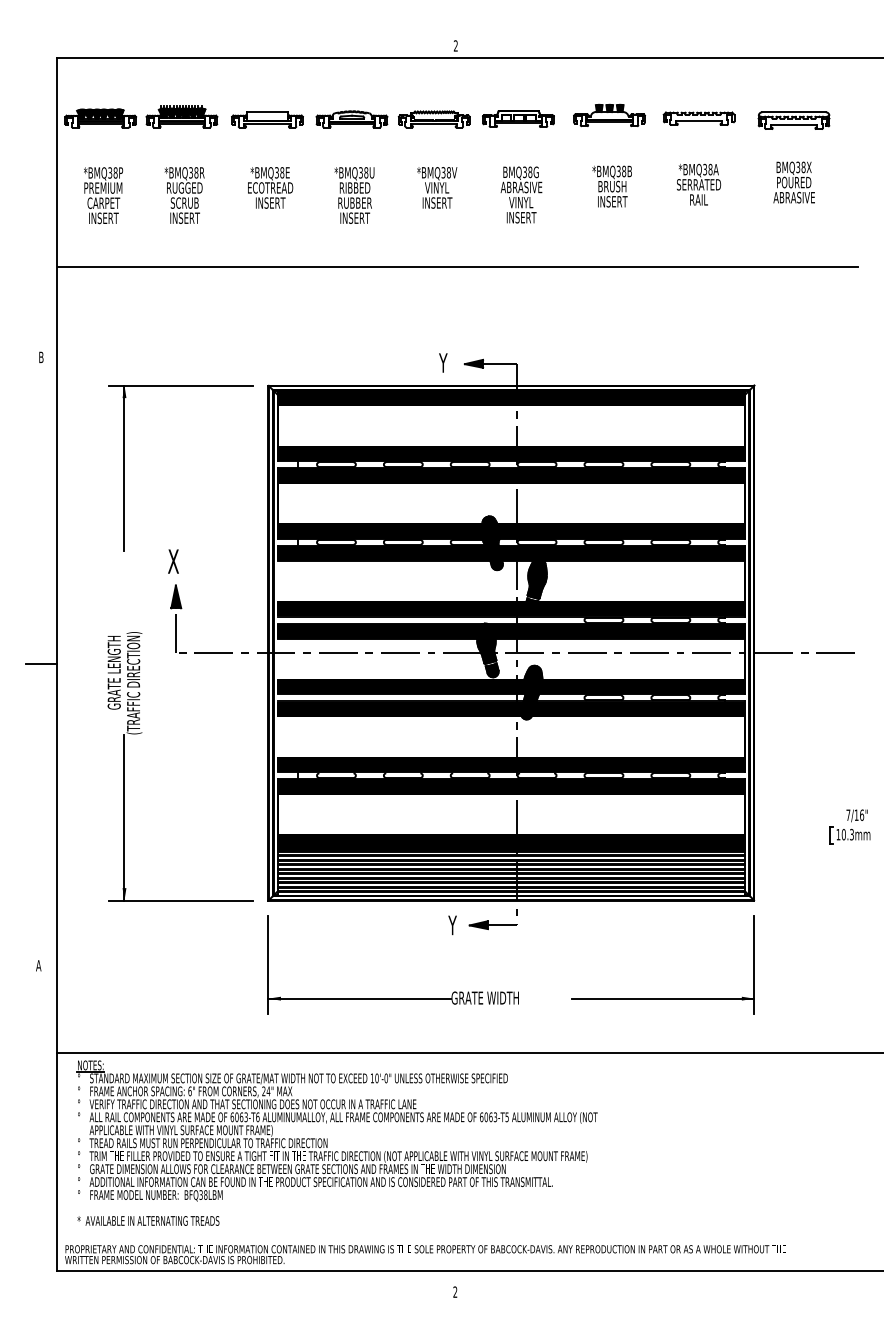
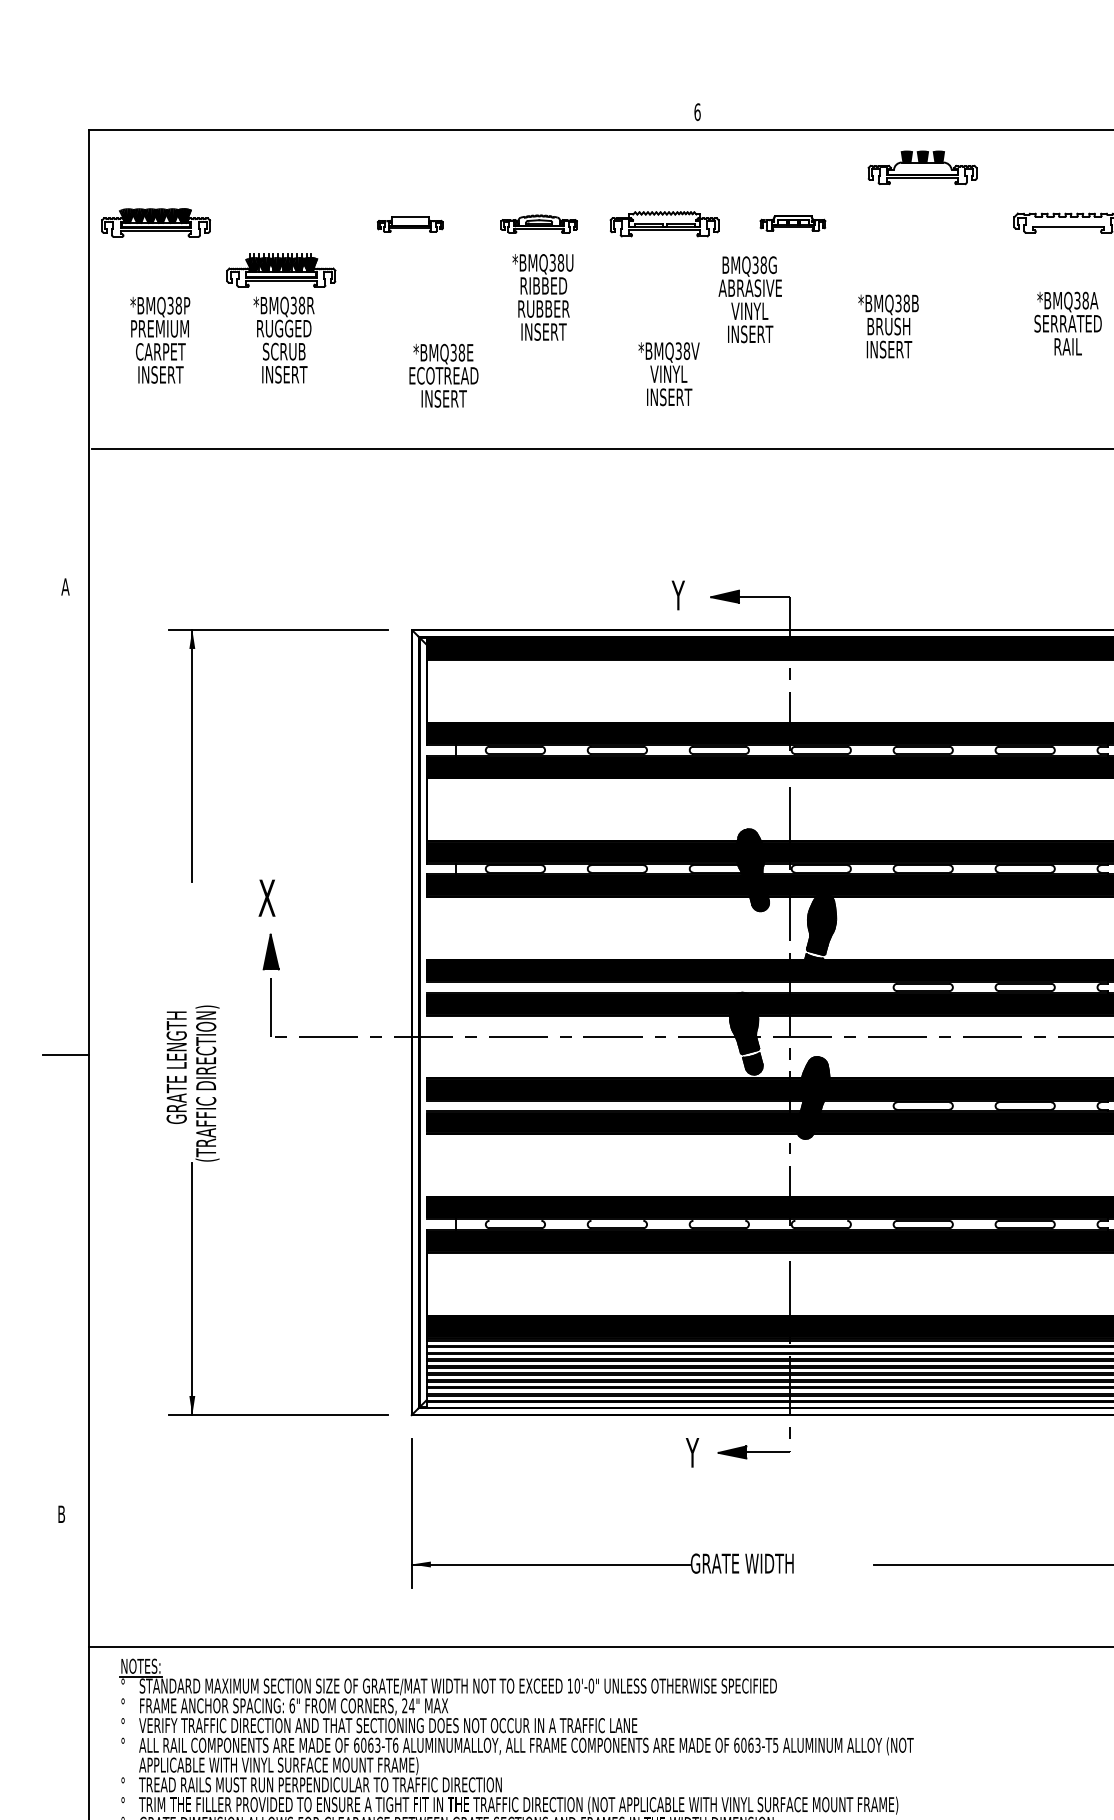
text: (455, 45) -> (696, 111), 2 -> 6
part: (609, 115) -> (922, 167), moved
part: (181, 116) -> (280, 269), moved
part: (518, 118) -> (792, 222), size x0.6
part: (267, 119) -> (410, 224), size x0.6
part: (351, 119) -> (538, 224), size x0.7
text: (611, 186) -> (887, 326), moved
text: (270, 187) -> (443, 375), moved
text: (437, 187) -> (669, 373), moved
text: (521, 194) -> (750, 298), moved
text: (354, 195) -> (542, 297), moved
text: (40, 357) -> (64, 587), B -> A
text: (38, 965) -> (61, 1513), A -> B

